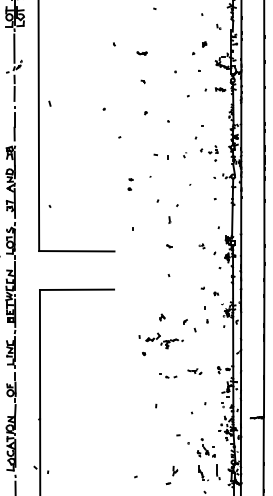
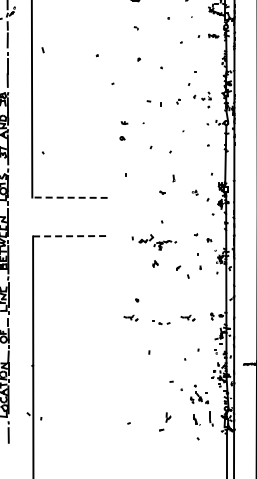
part: (130, 184) -> (123, 130), size x1.6
part: (169, 219) -> (173, 177), moved
line: (76, 251) -> (69, 197), solid -> dashed
line: (77, 289) -> (70, 235), solid -> dashed
part: (160, 340) -> (153, 241), moved
part: (137, 371) -> (130, 317), added
part: (203, 473) -> (196, 419), size x0.7

